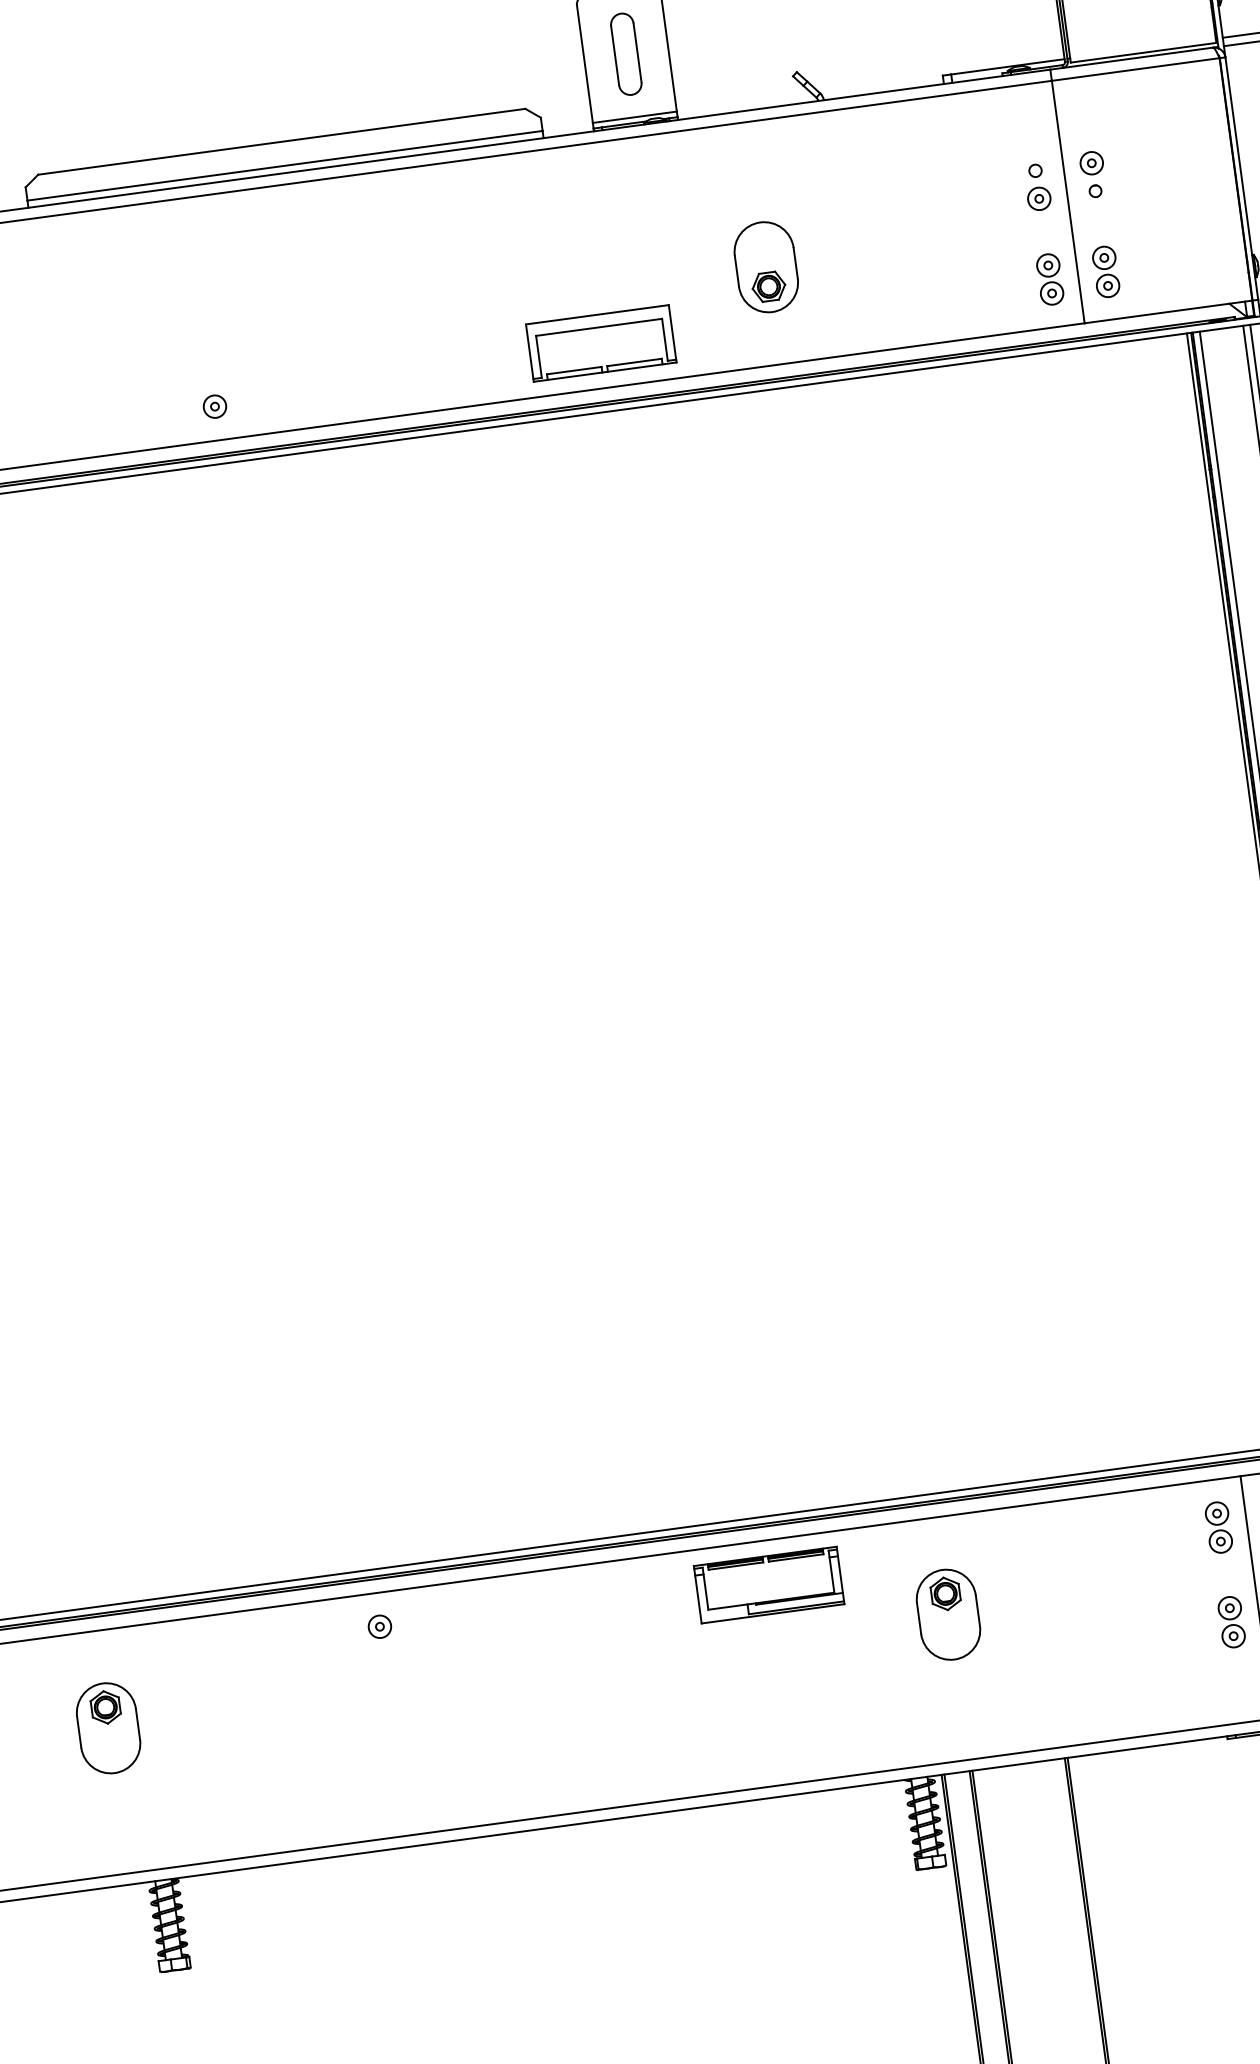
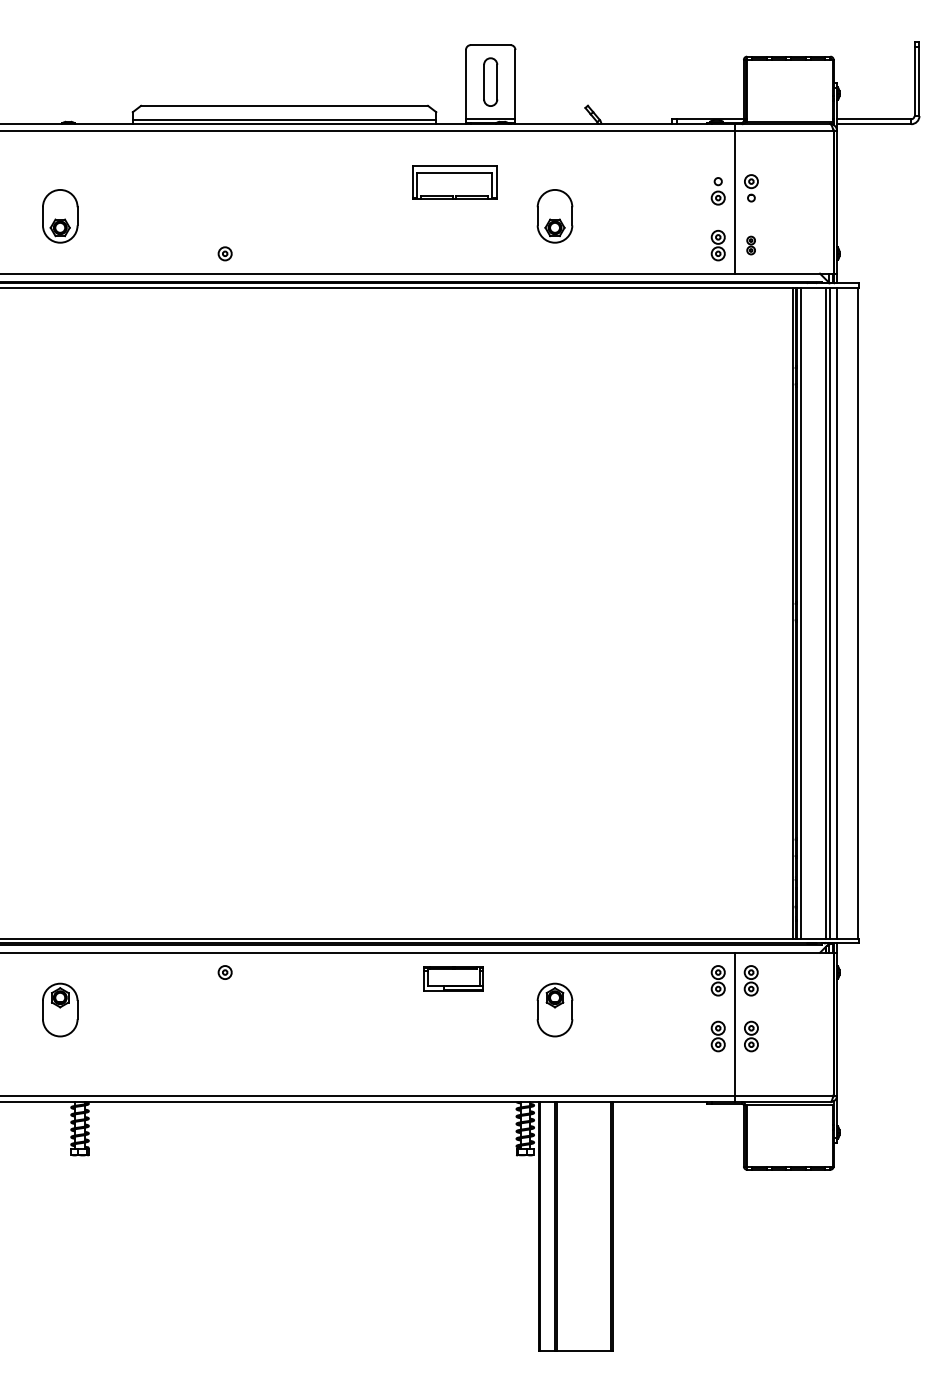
part: (1104, 271) -> (750, 245), size x0.6
part: (601, 343) -> (454, 182), moved
part: (768, 1584) -> (453, 978), size x0.7

